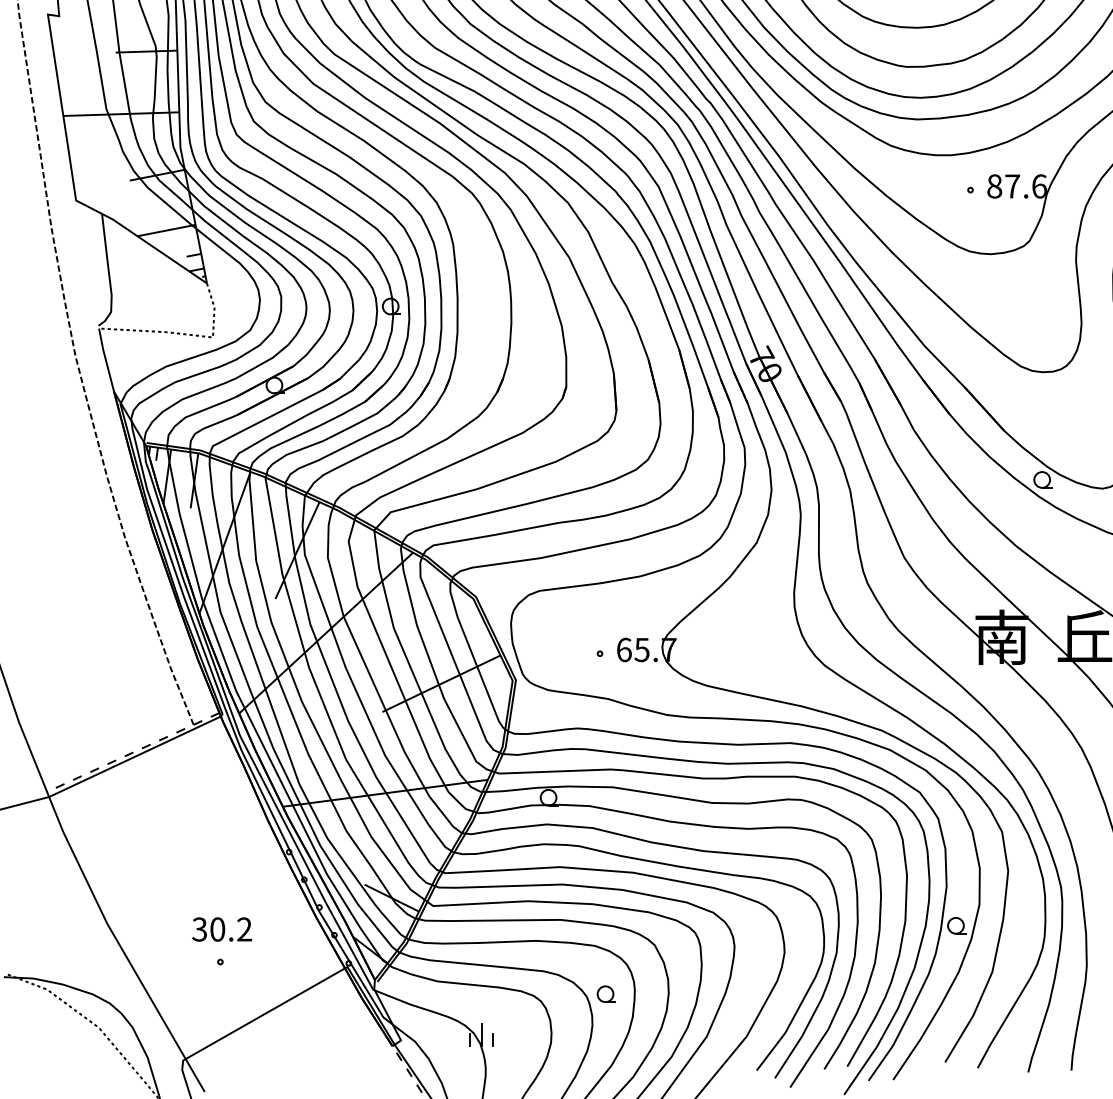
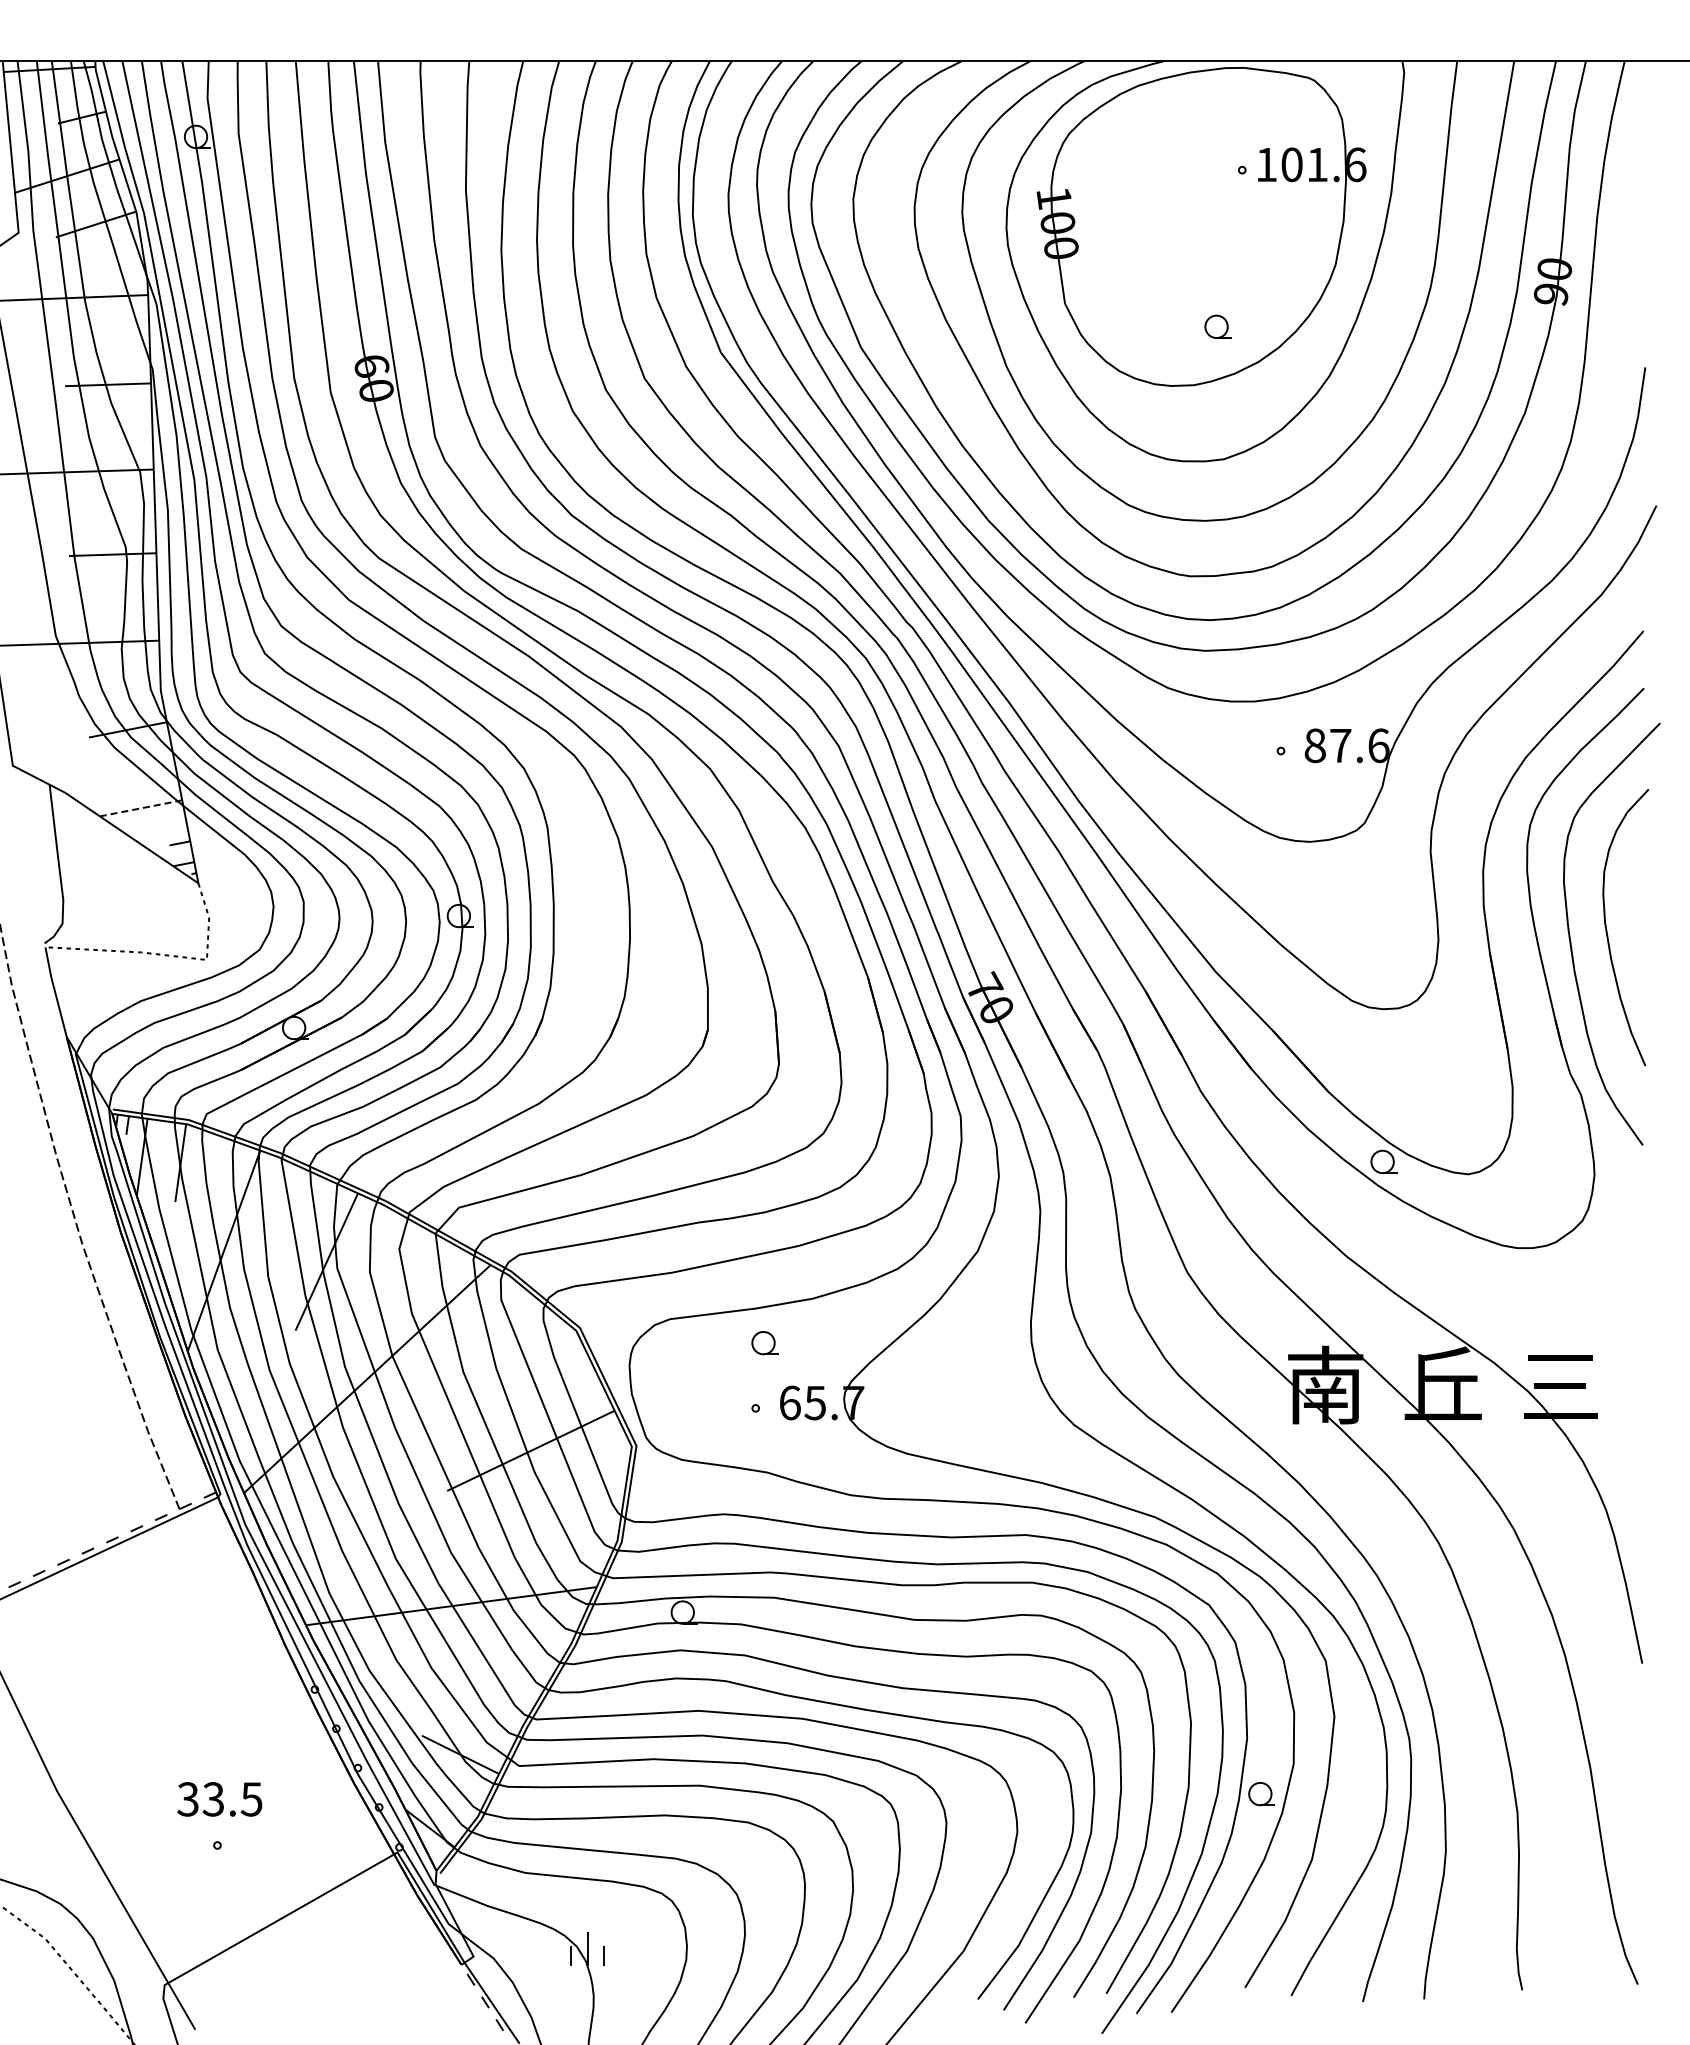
line: (166, 230) -> (141, 808), solid -> dashed
text: (231, 929) -> (232, 1799), 30.2 -> 33.5
part: (606, 994) -> (764, 1343), moved

